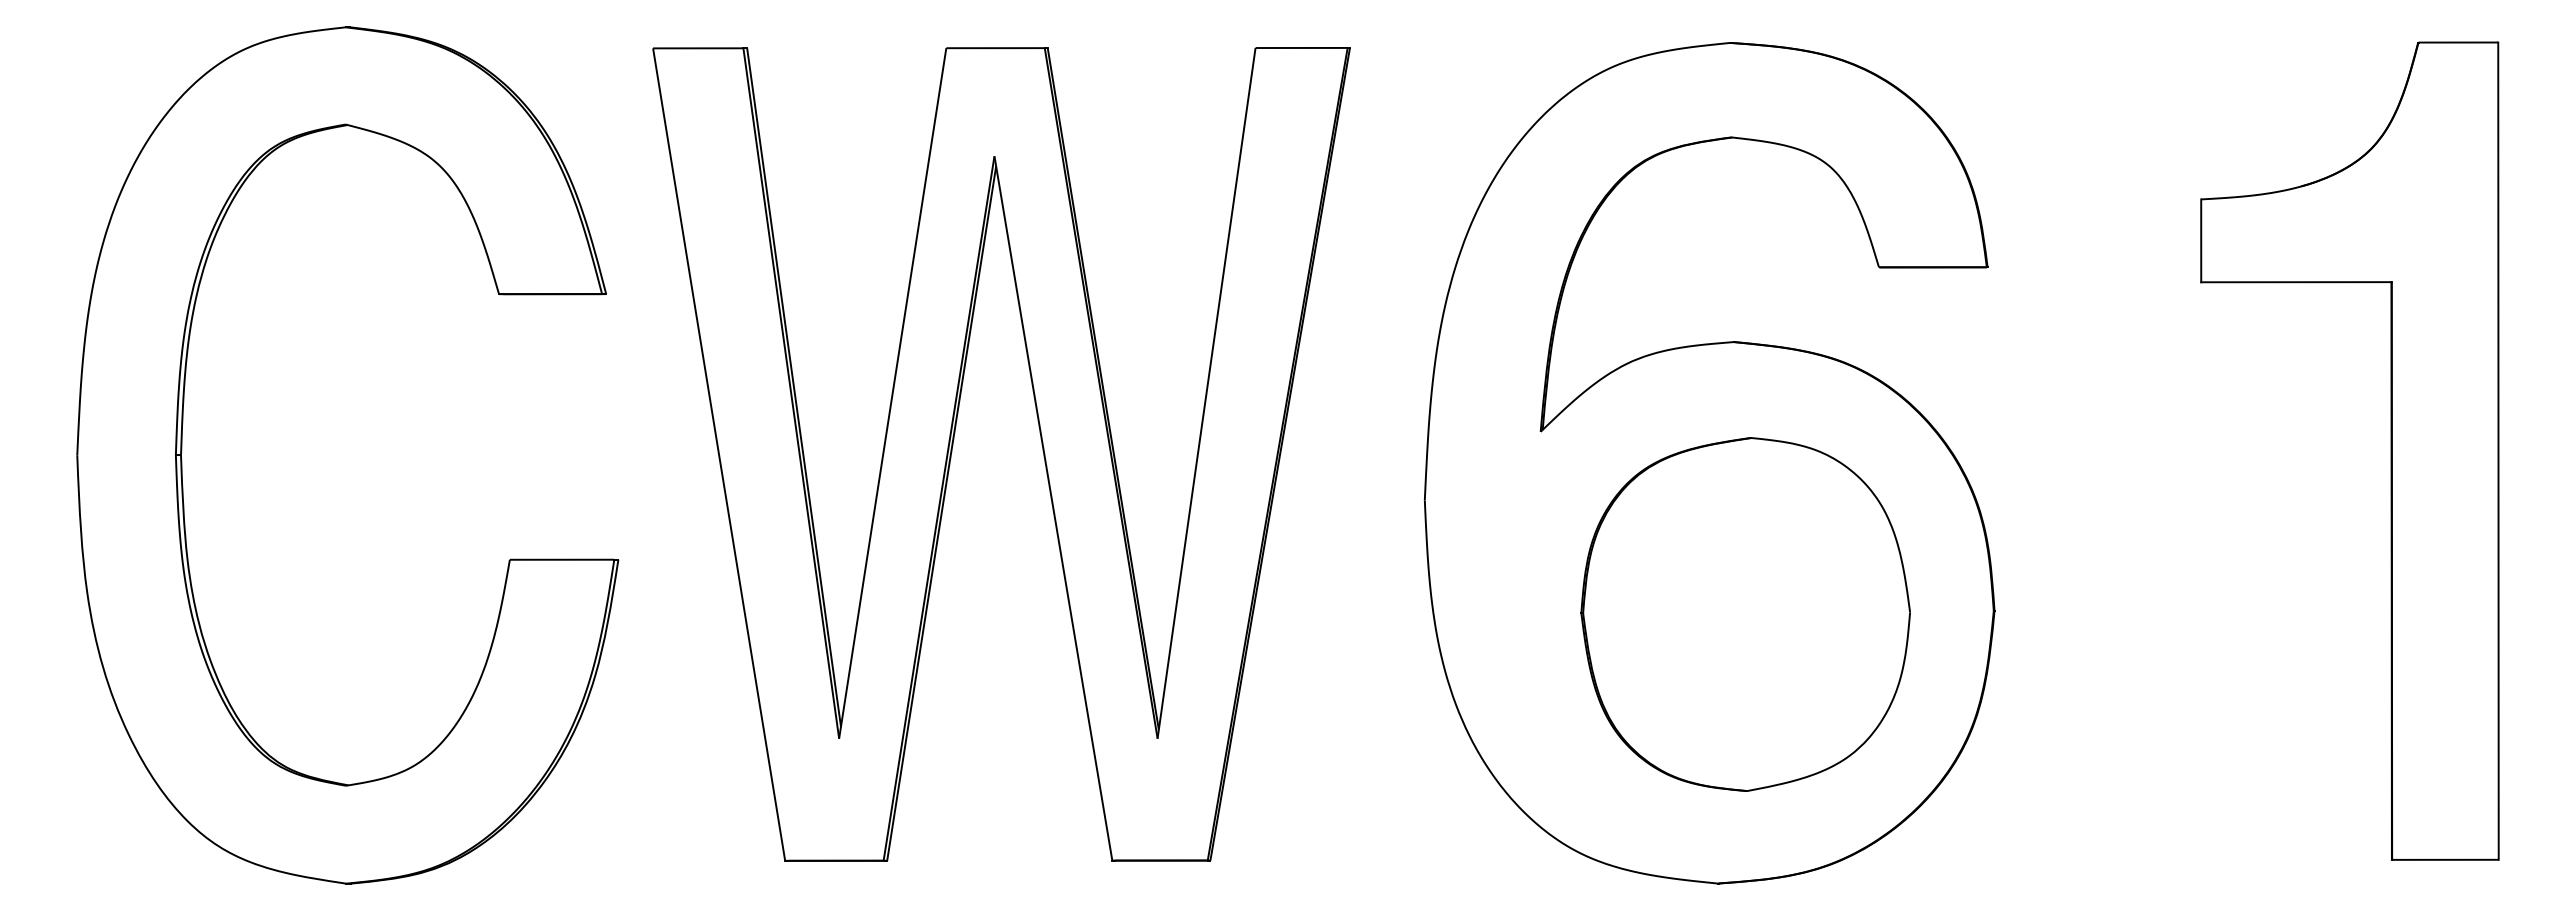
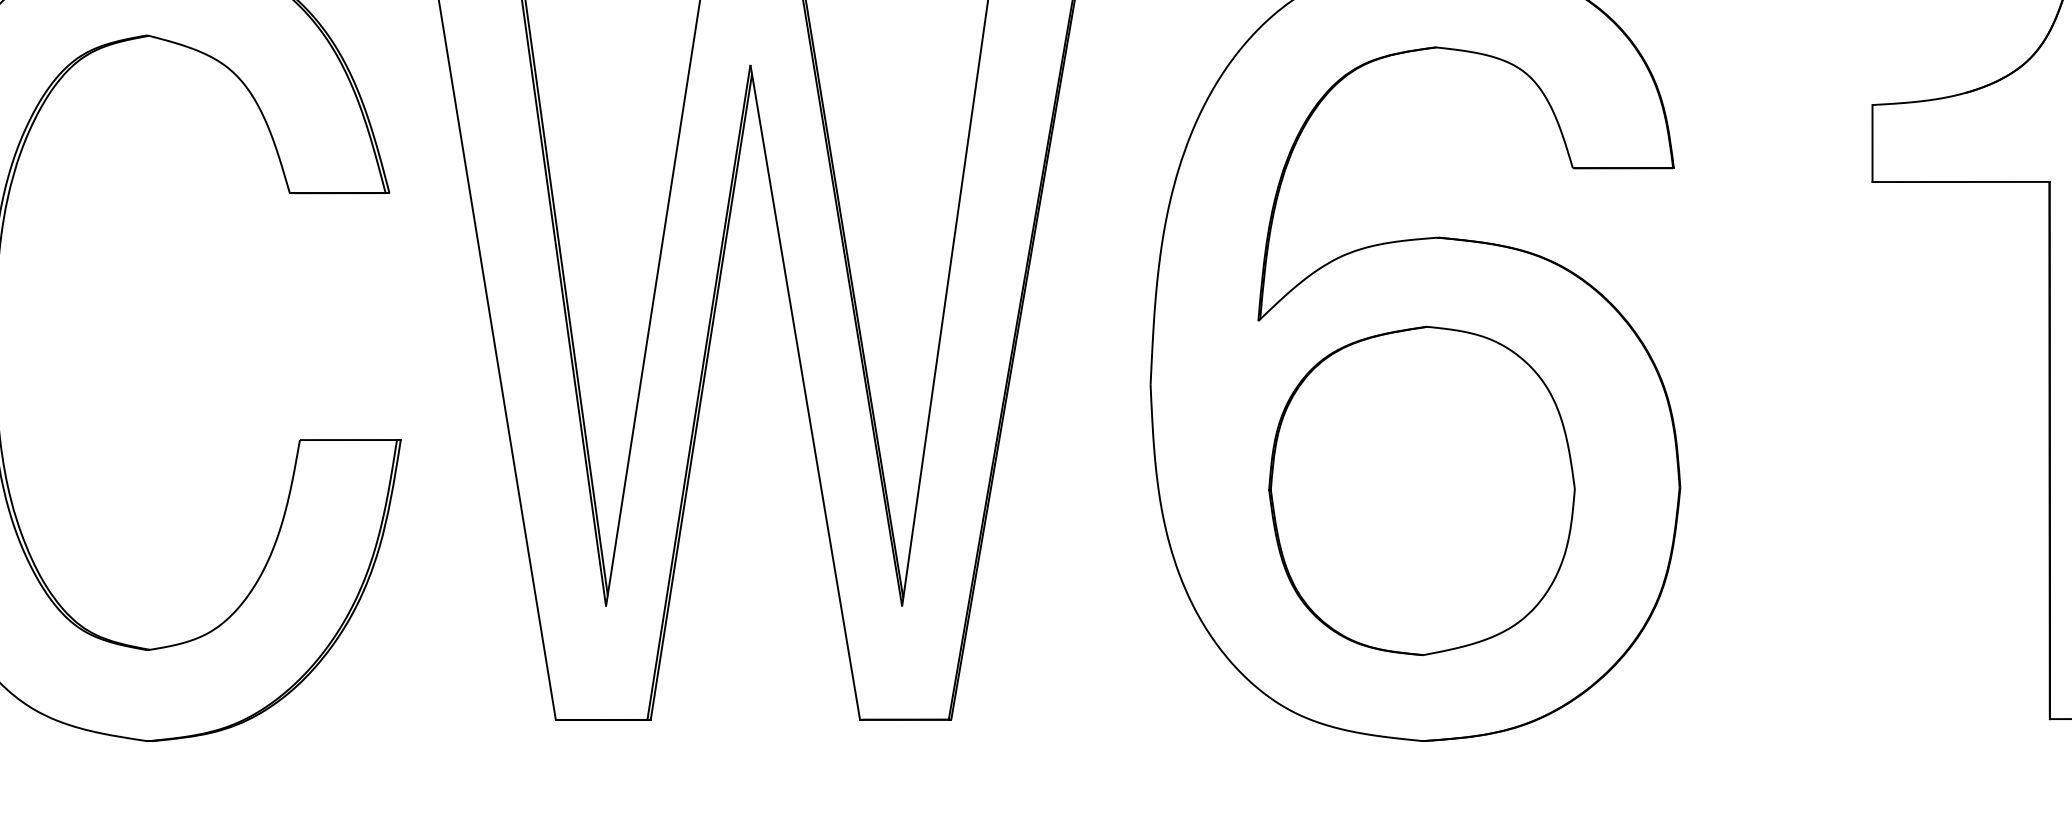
part: (1745, 614) -> (1421, 490), moved

